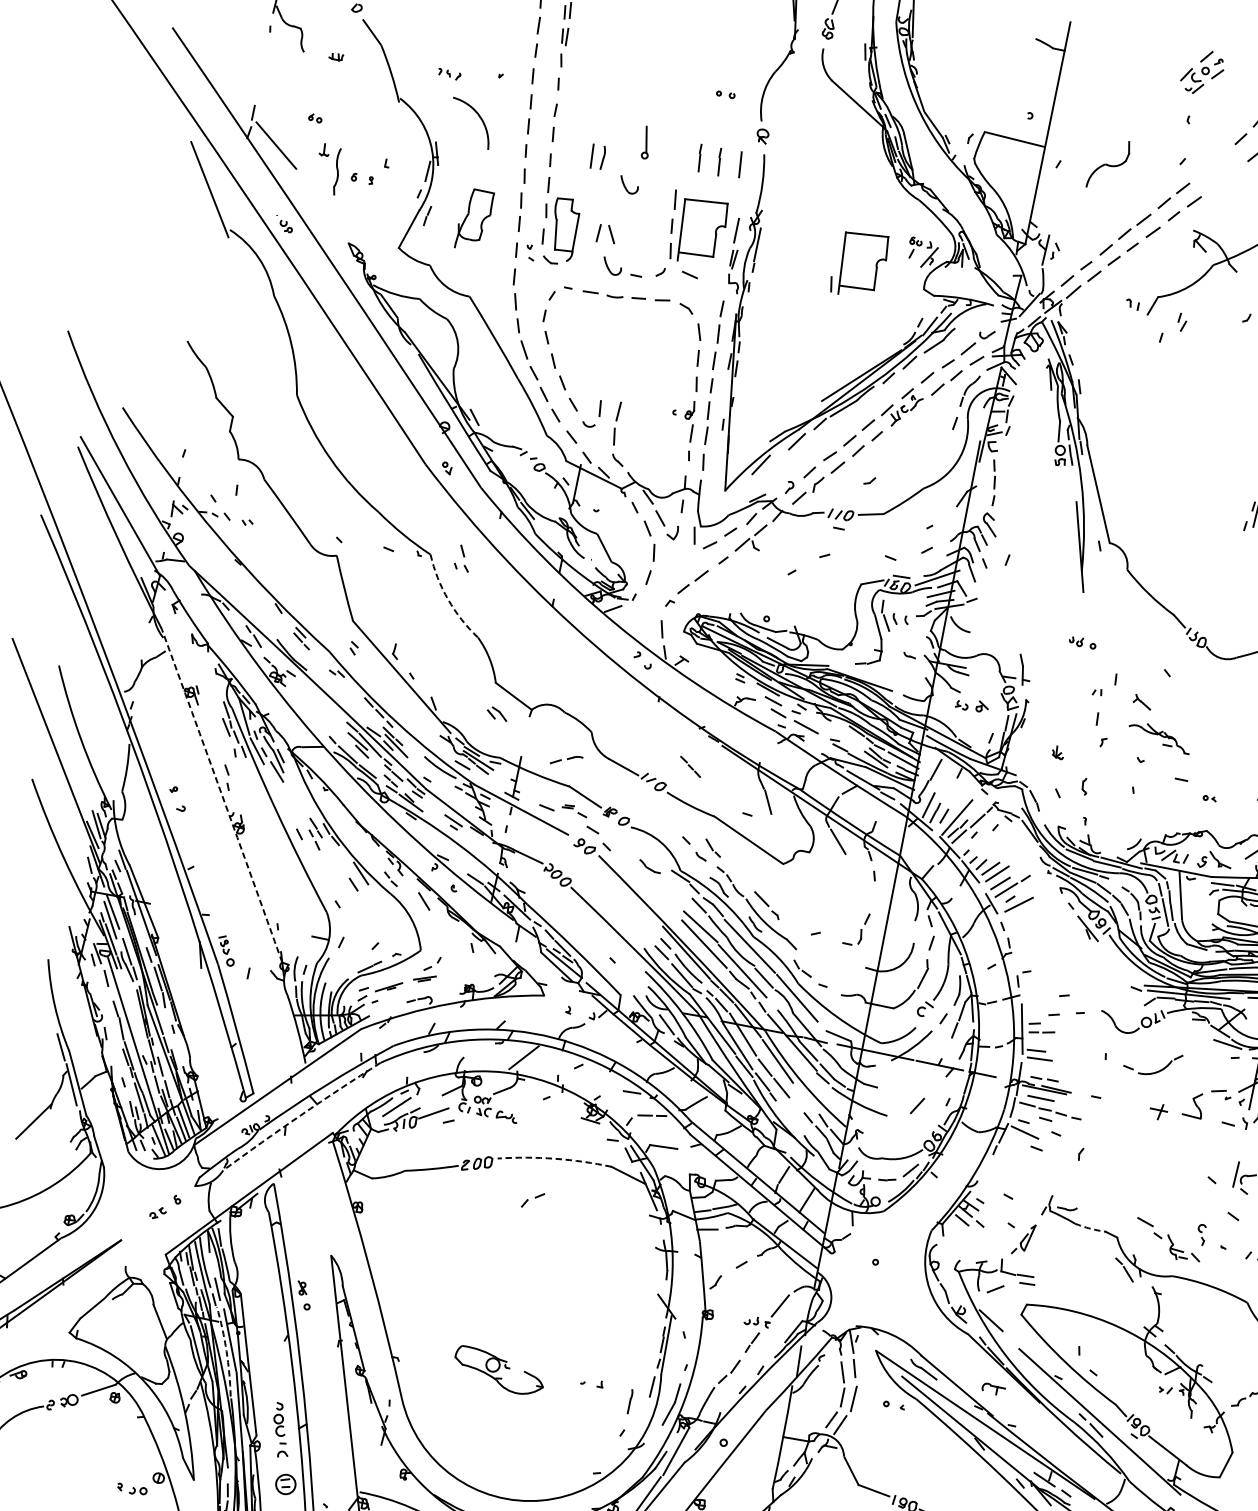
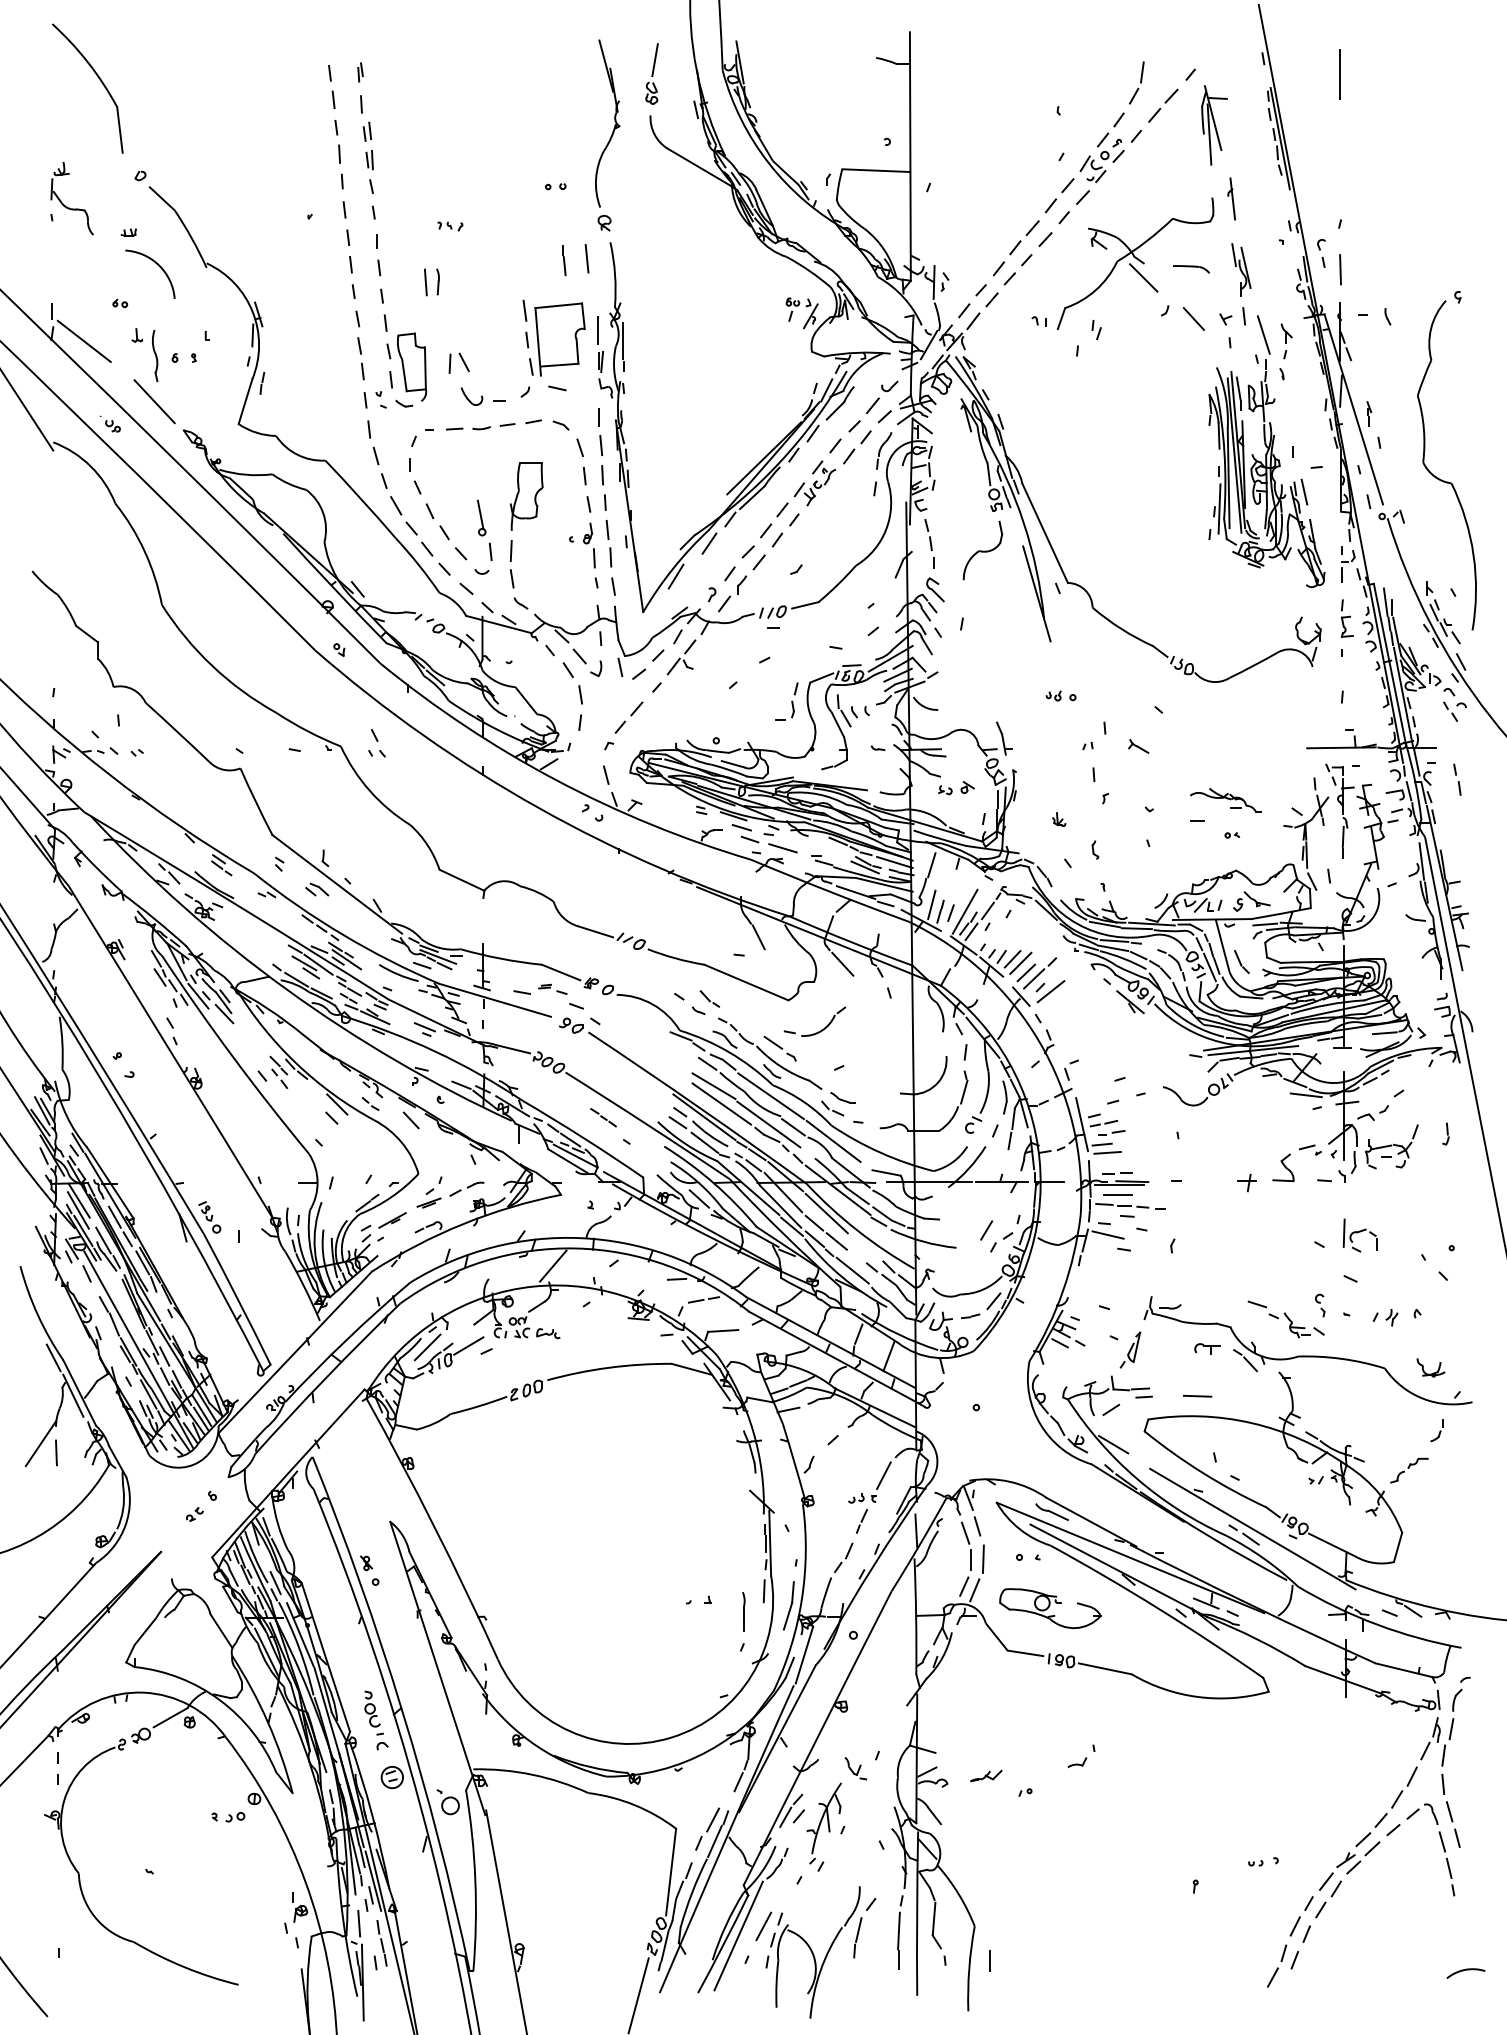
part: (1202, 72) -> (1101, 157), moved
part: (449, 74) -> (450, 226), moved
arc: (478, 116) -> (157, 265), moved
part: (646, 142) -> (481, 517), moved
line: (700, 158) -> (542, 260), removed
part: (1108, 164) -> (982, 550), moved
part: (628, 185) -> (471, 305), removed
line: (327, 212) -> (154, 401), added
part: (474, 220) -> (526, 496), moved
part: (859, 264) -> (737, 339), removed
line: (1233, 284) -> (1143, 277), added
arc: (447, 599) -> (369, 790), dashed -> solid
part: (497, 713) -> (317, 889), moved
part: (1159, 737) -> (1225, 800), moved
part: (566, 759) -> (466, 1188), moved
line: (690, 766) -> (603, 1117), moved
arc: (222, 795) -> (170, 1051), dashed -> solid
part: (649, 866) -> (842, 1097), moved
part: (1194, 913) -> (1241, 961), added
part: (856, 928) -> (786, 701), moved
line: (141, 932) -> (114, 1216), added
part: (1047, 1041) -> (1111, 1132), added
part: (1157, 1071) -> (821, 1029), moved
arc: (301, 1115) -> (326, 1377), dashed -> solid
line: (790, 1116) -> (852, 1270), added
line: (46, 1132) -> (56, 1452), added
arc: (554, 1158) -> (608, 1367), dashed -> solid
part: (532, 1200) -> (1001, 1242), moved
arc: (1090, 1228) -> (1199, 1323), dashed -> solid
line: (1075, 1292) -> (1197, 1395), added
arc: (227, 1351) -> (299, 1647), dashed -> solid
part: (499, 1371) -> (1050, 1608), moved
part: (993, 1389) -> (1207, 1348), moved
part: (629, 1401) -> (743, 1611), size x1.43

